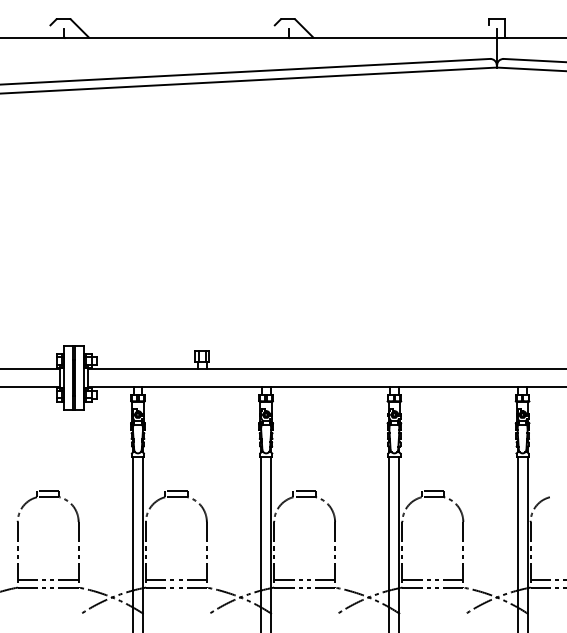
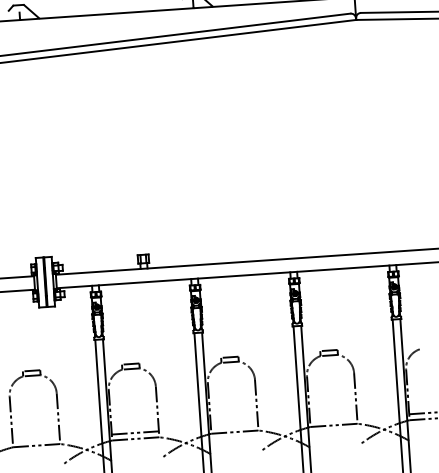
line: (47, 579) -> (35, 439), removed
line: (304, 579) -> (234, 425), removed
line: (432, 579) -> (333, 419), removed

